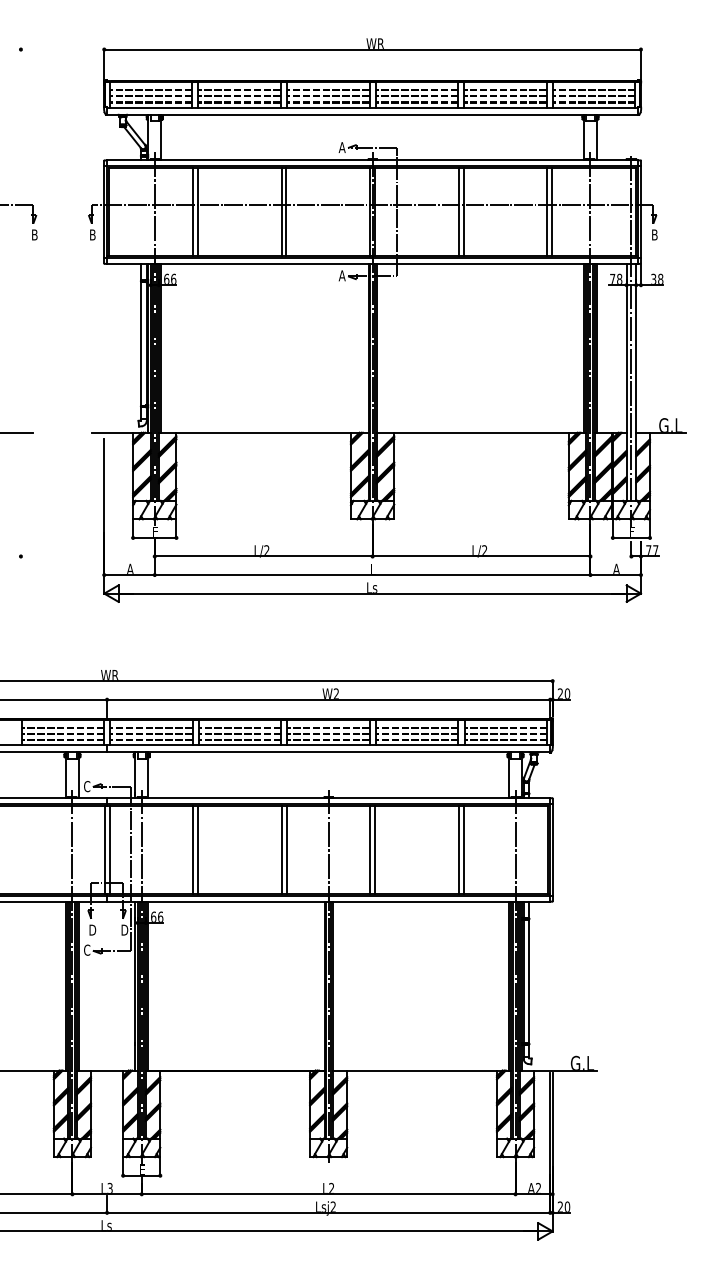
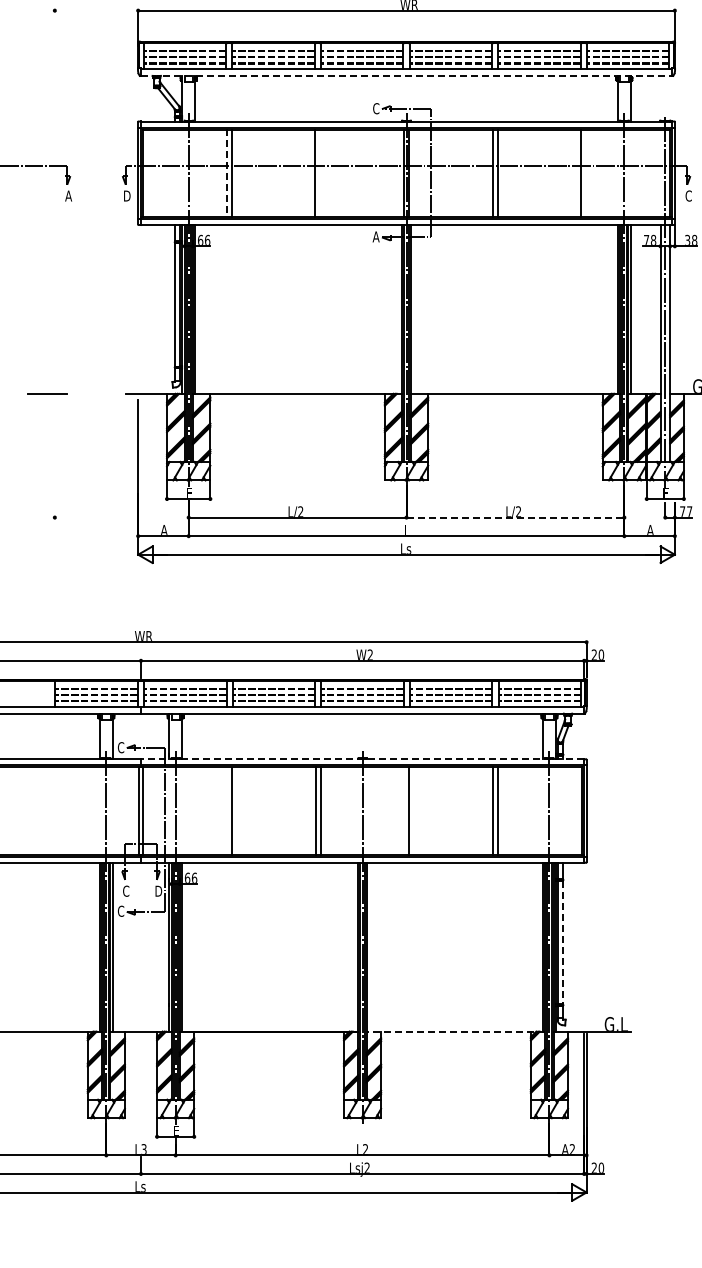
line: (372, 114) -> (406, 75), solid -> dashed
text: (341, 147) -> (375, 108), A -> C
line: (286, 211) -> (320, 172), removed
line: (552, 211) -> (586, 172), removed
line: (192, 212) -> (226, 173), solid -> dashed
text: (34, 234) -> (68, 195), B -> A
text: (93, 234) -> (127, 195), B -> D
text: (654, 234) -> (688, 195), B -> C
line: (481, 556) -> (515, 517), solid -> dashed
line: (328, 798) -> (362, 759), solid -> dashed
line: (193, 849) -> (227, 810), removed
line: (370, 849) -> (404, 810), removed
text: (92, 929) -> (126, 890), D -> C
line: (529, 981) -> (563, 942), solid -> dashed
line: (421, 1070) -> (455, 1031), solid -> dashed

